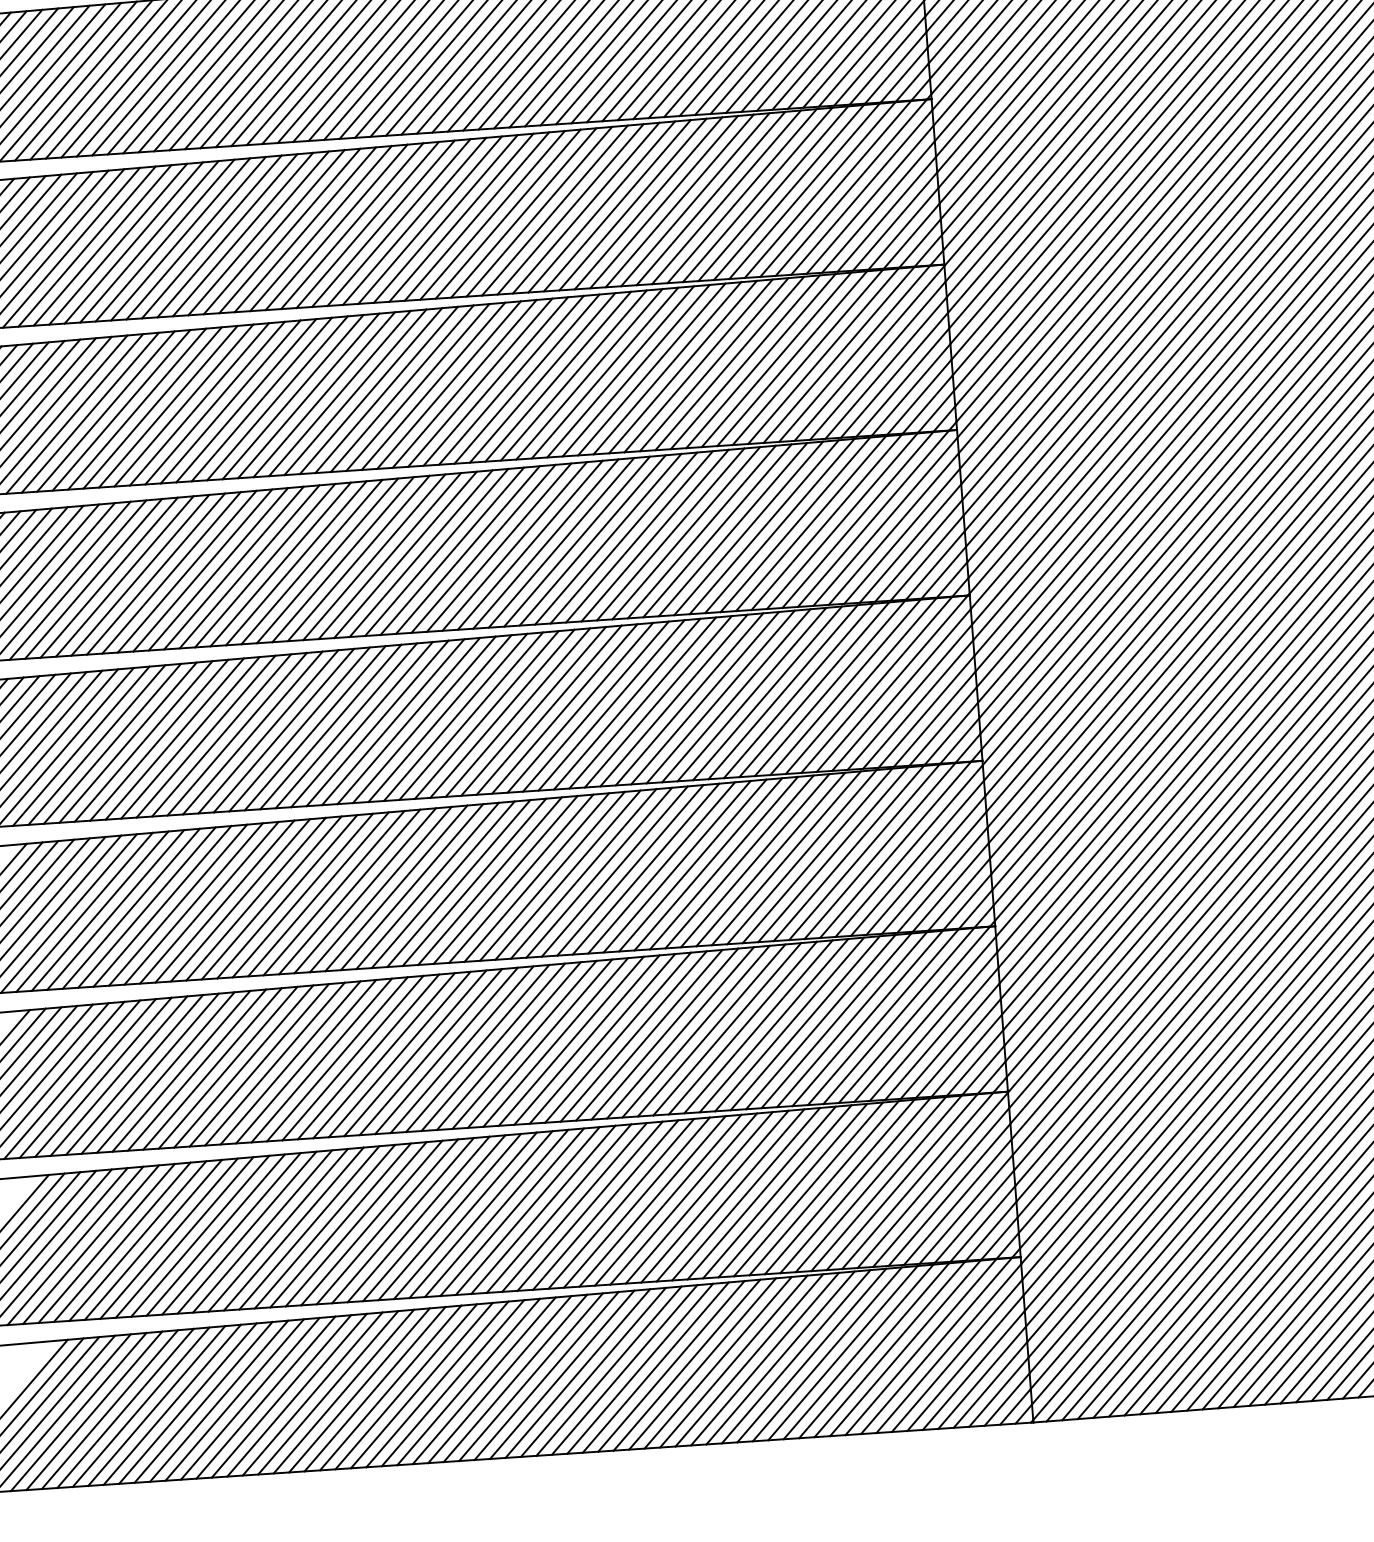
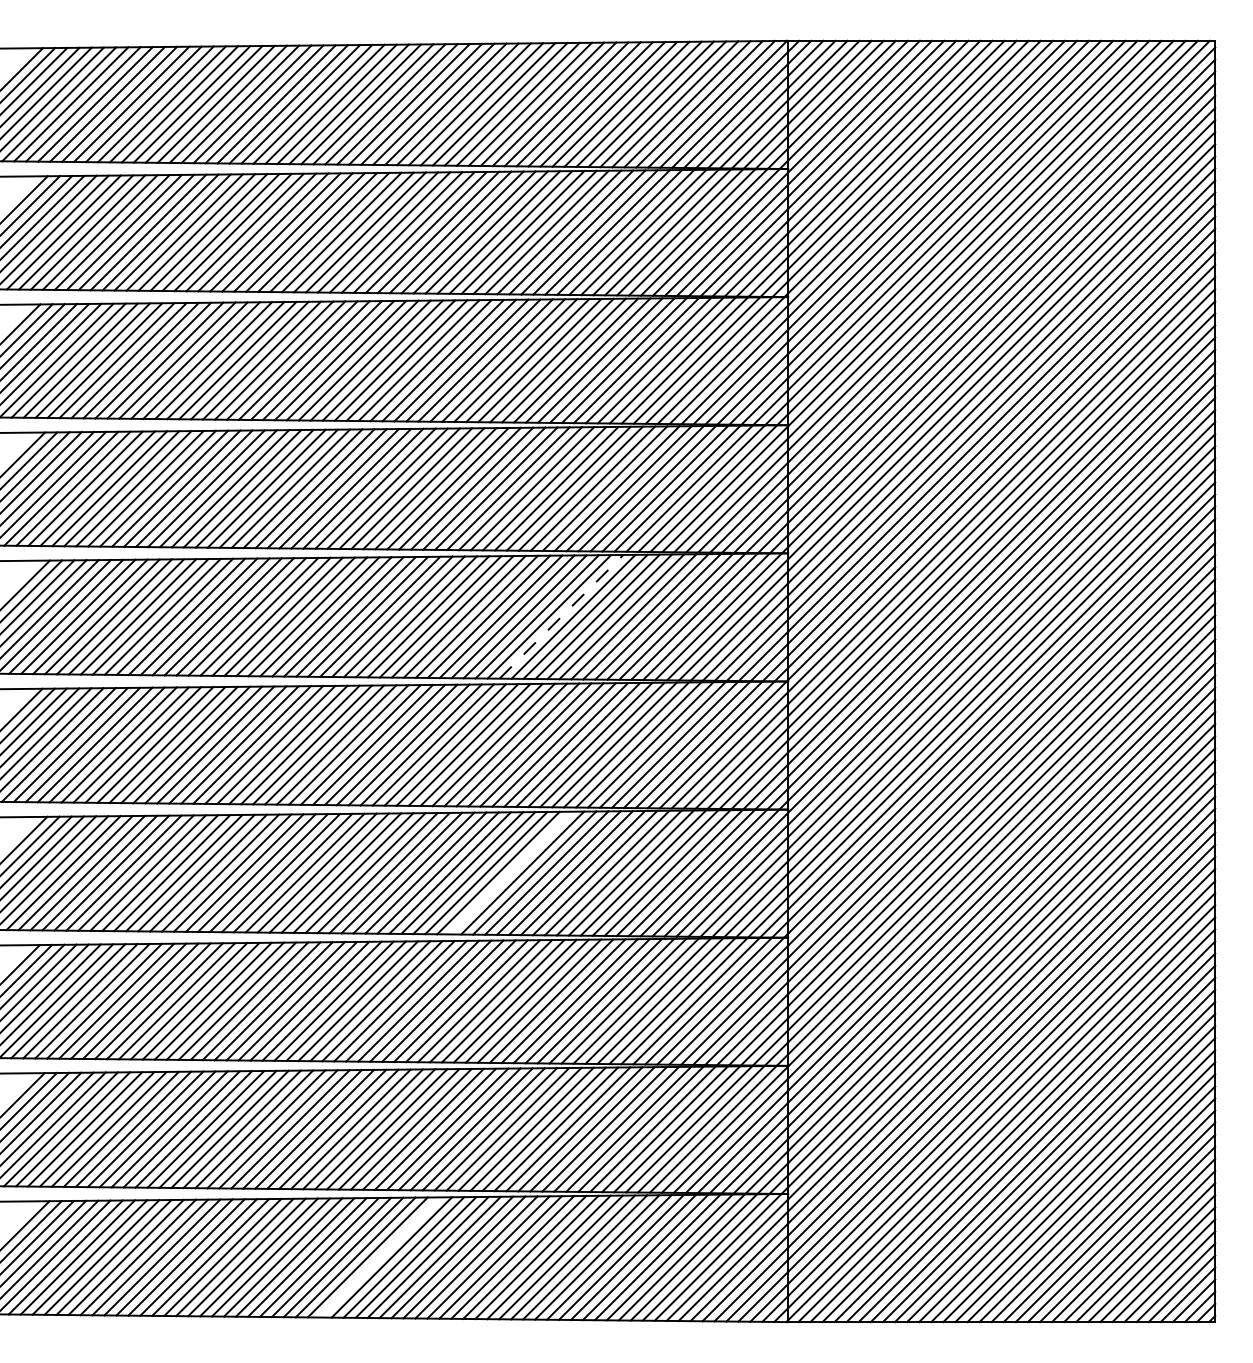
line: (670, 534) -> (561, 616), solid -> dashed
line: (630, 869) -> (510, 872), removed
line: (499, 1379) -> (379, 1257), removed

